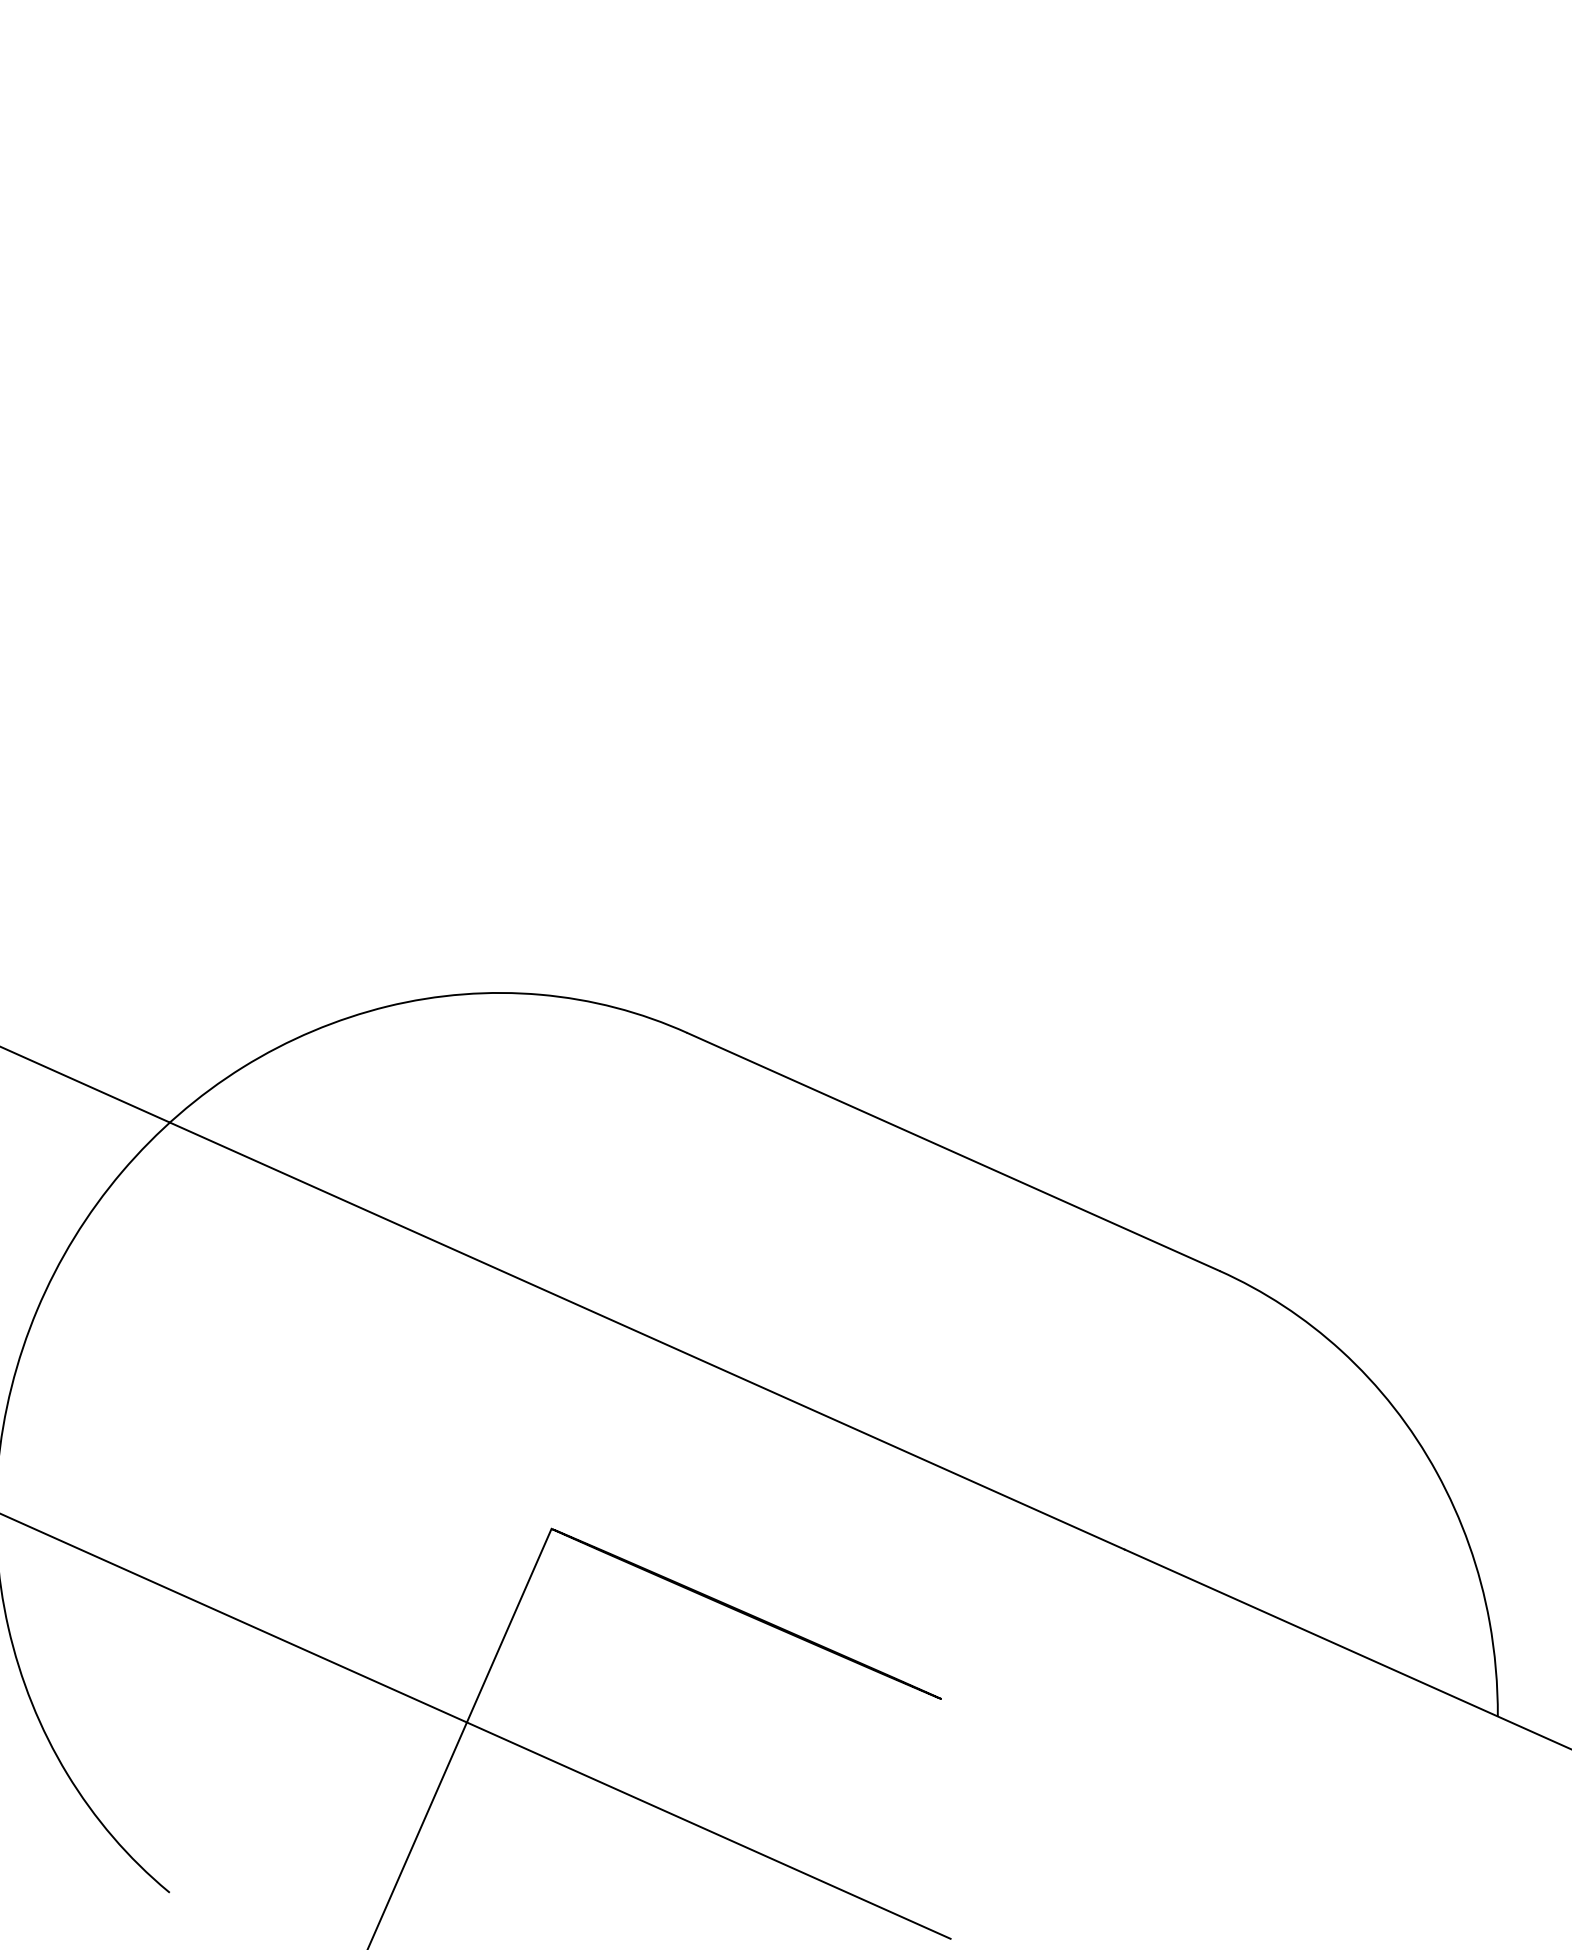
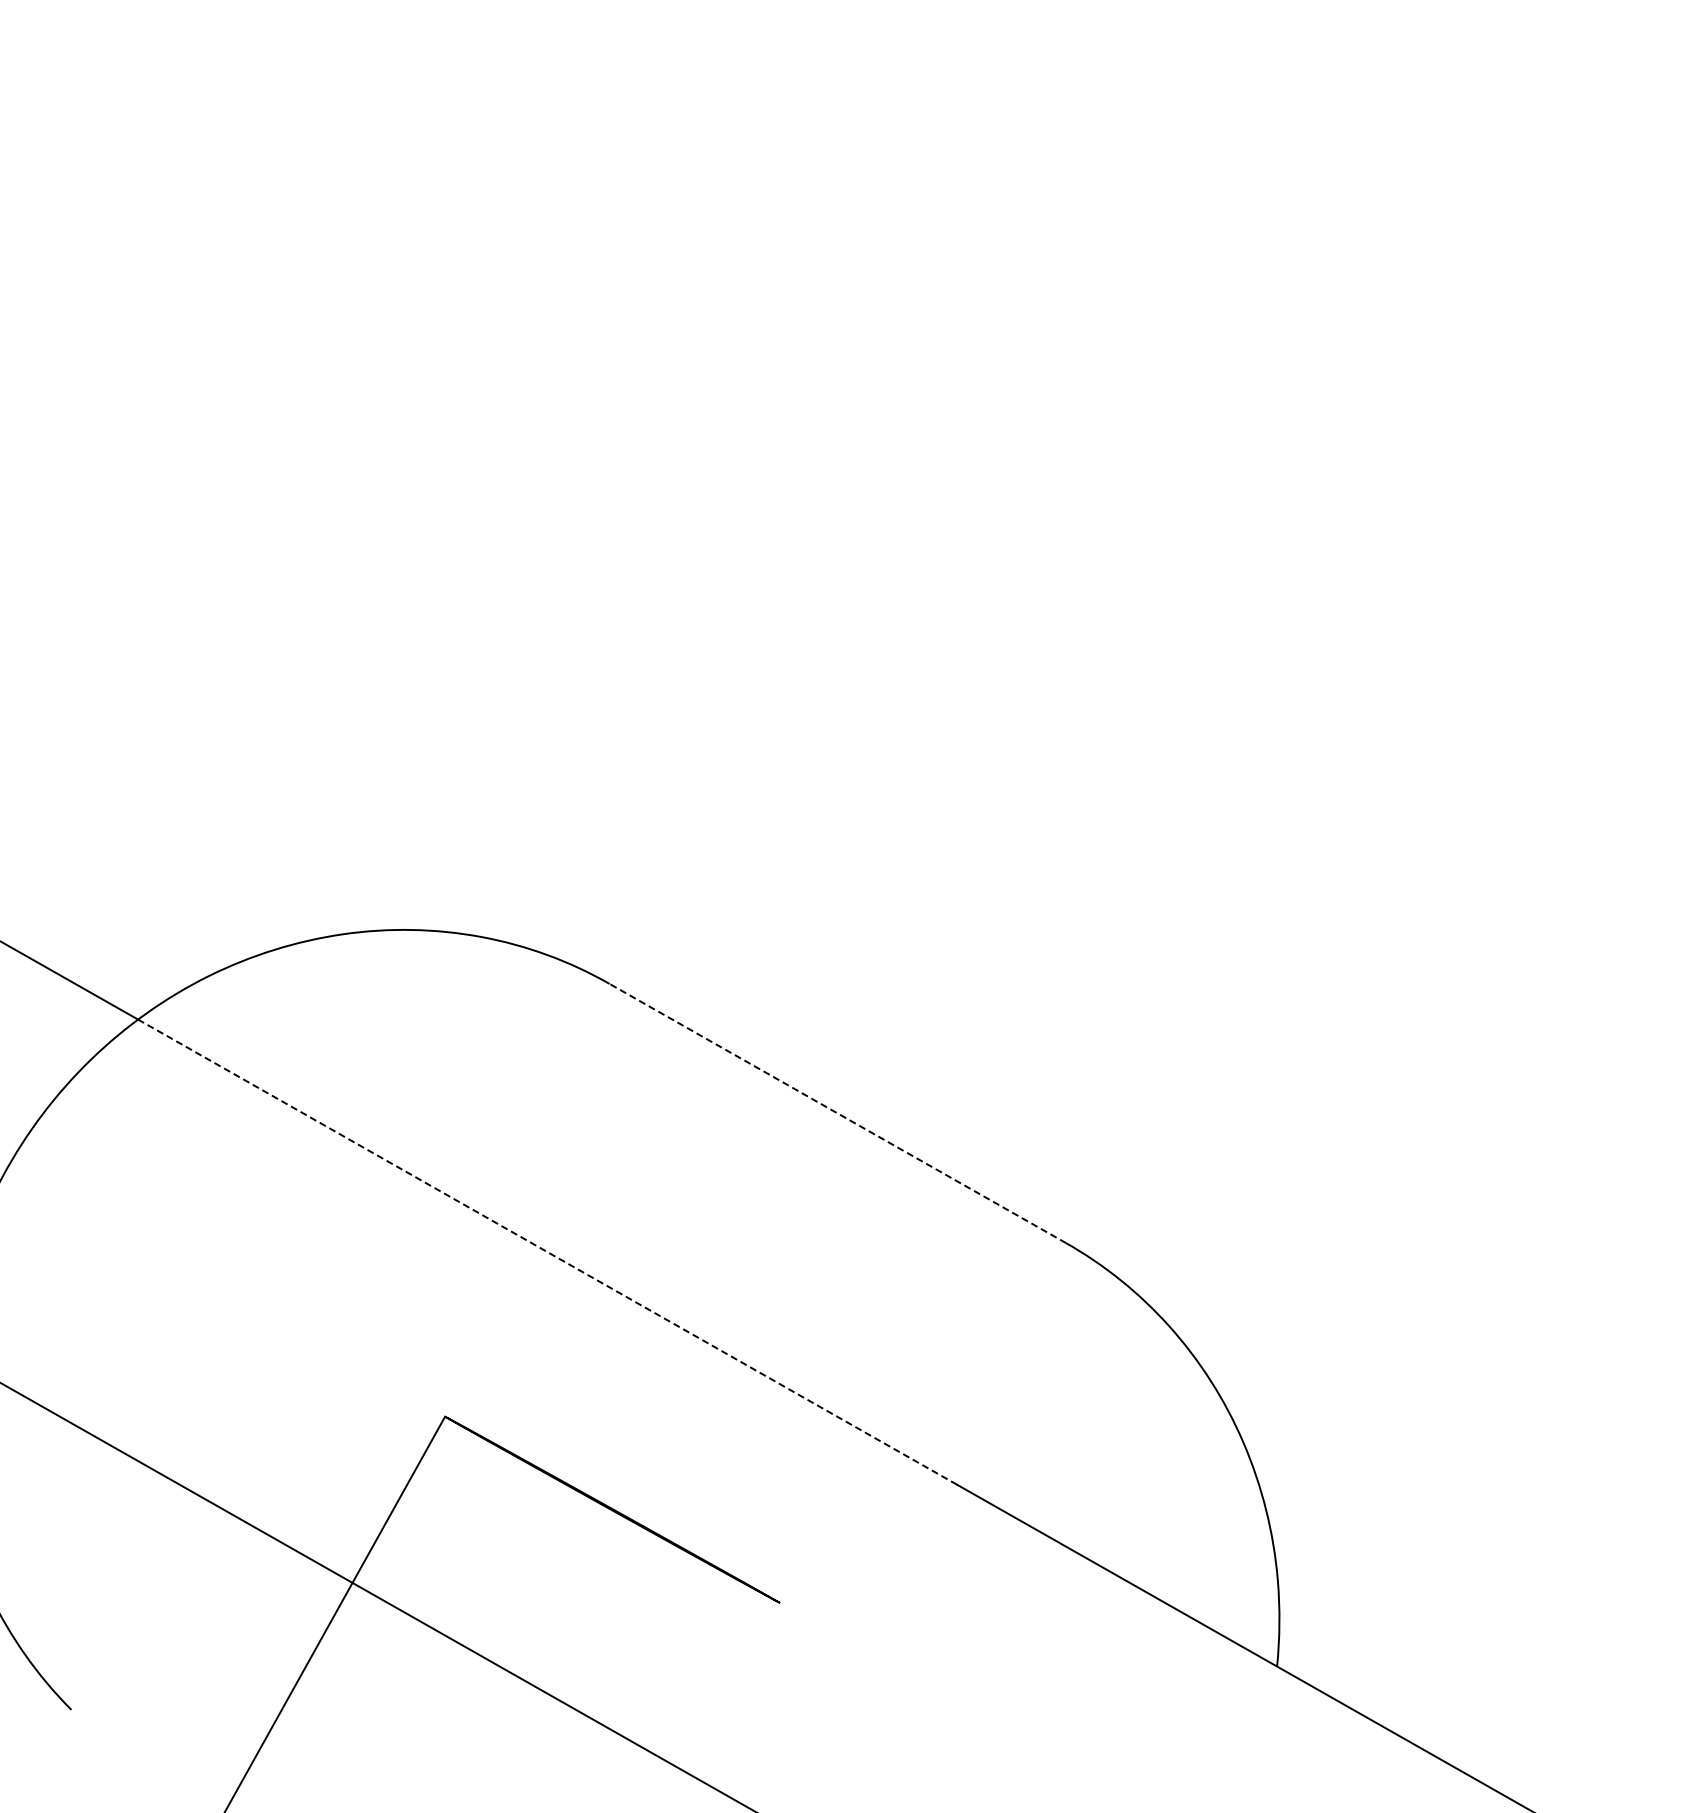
line: (953, 1151) -> (837, 1113), solid -> dashed
line: (648, 1336) -> (548, 1252), solid -> dashed

